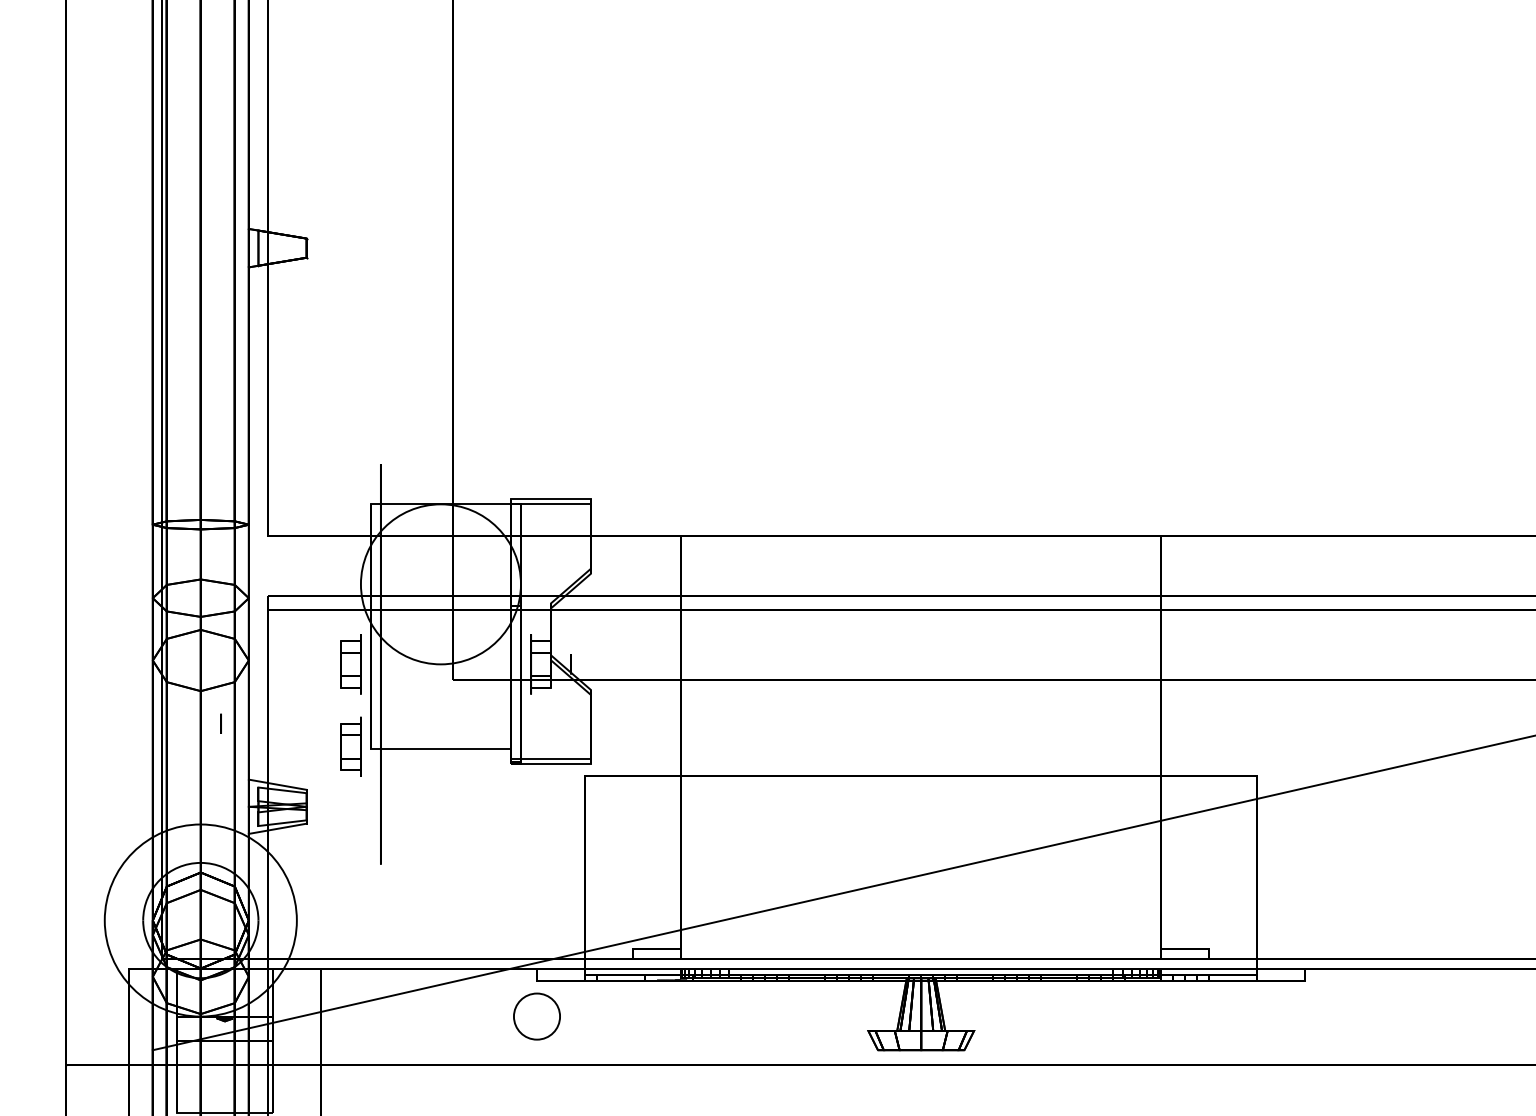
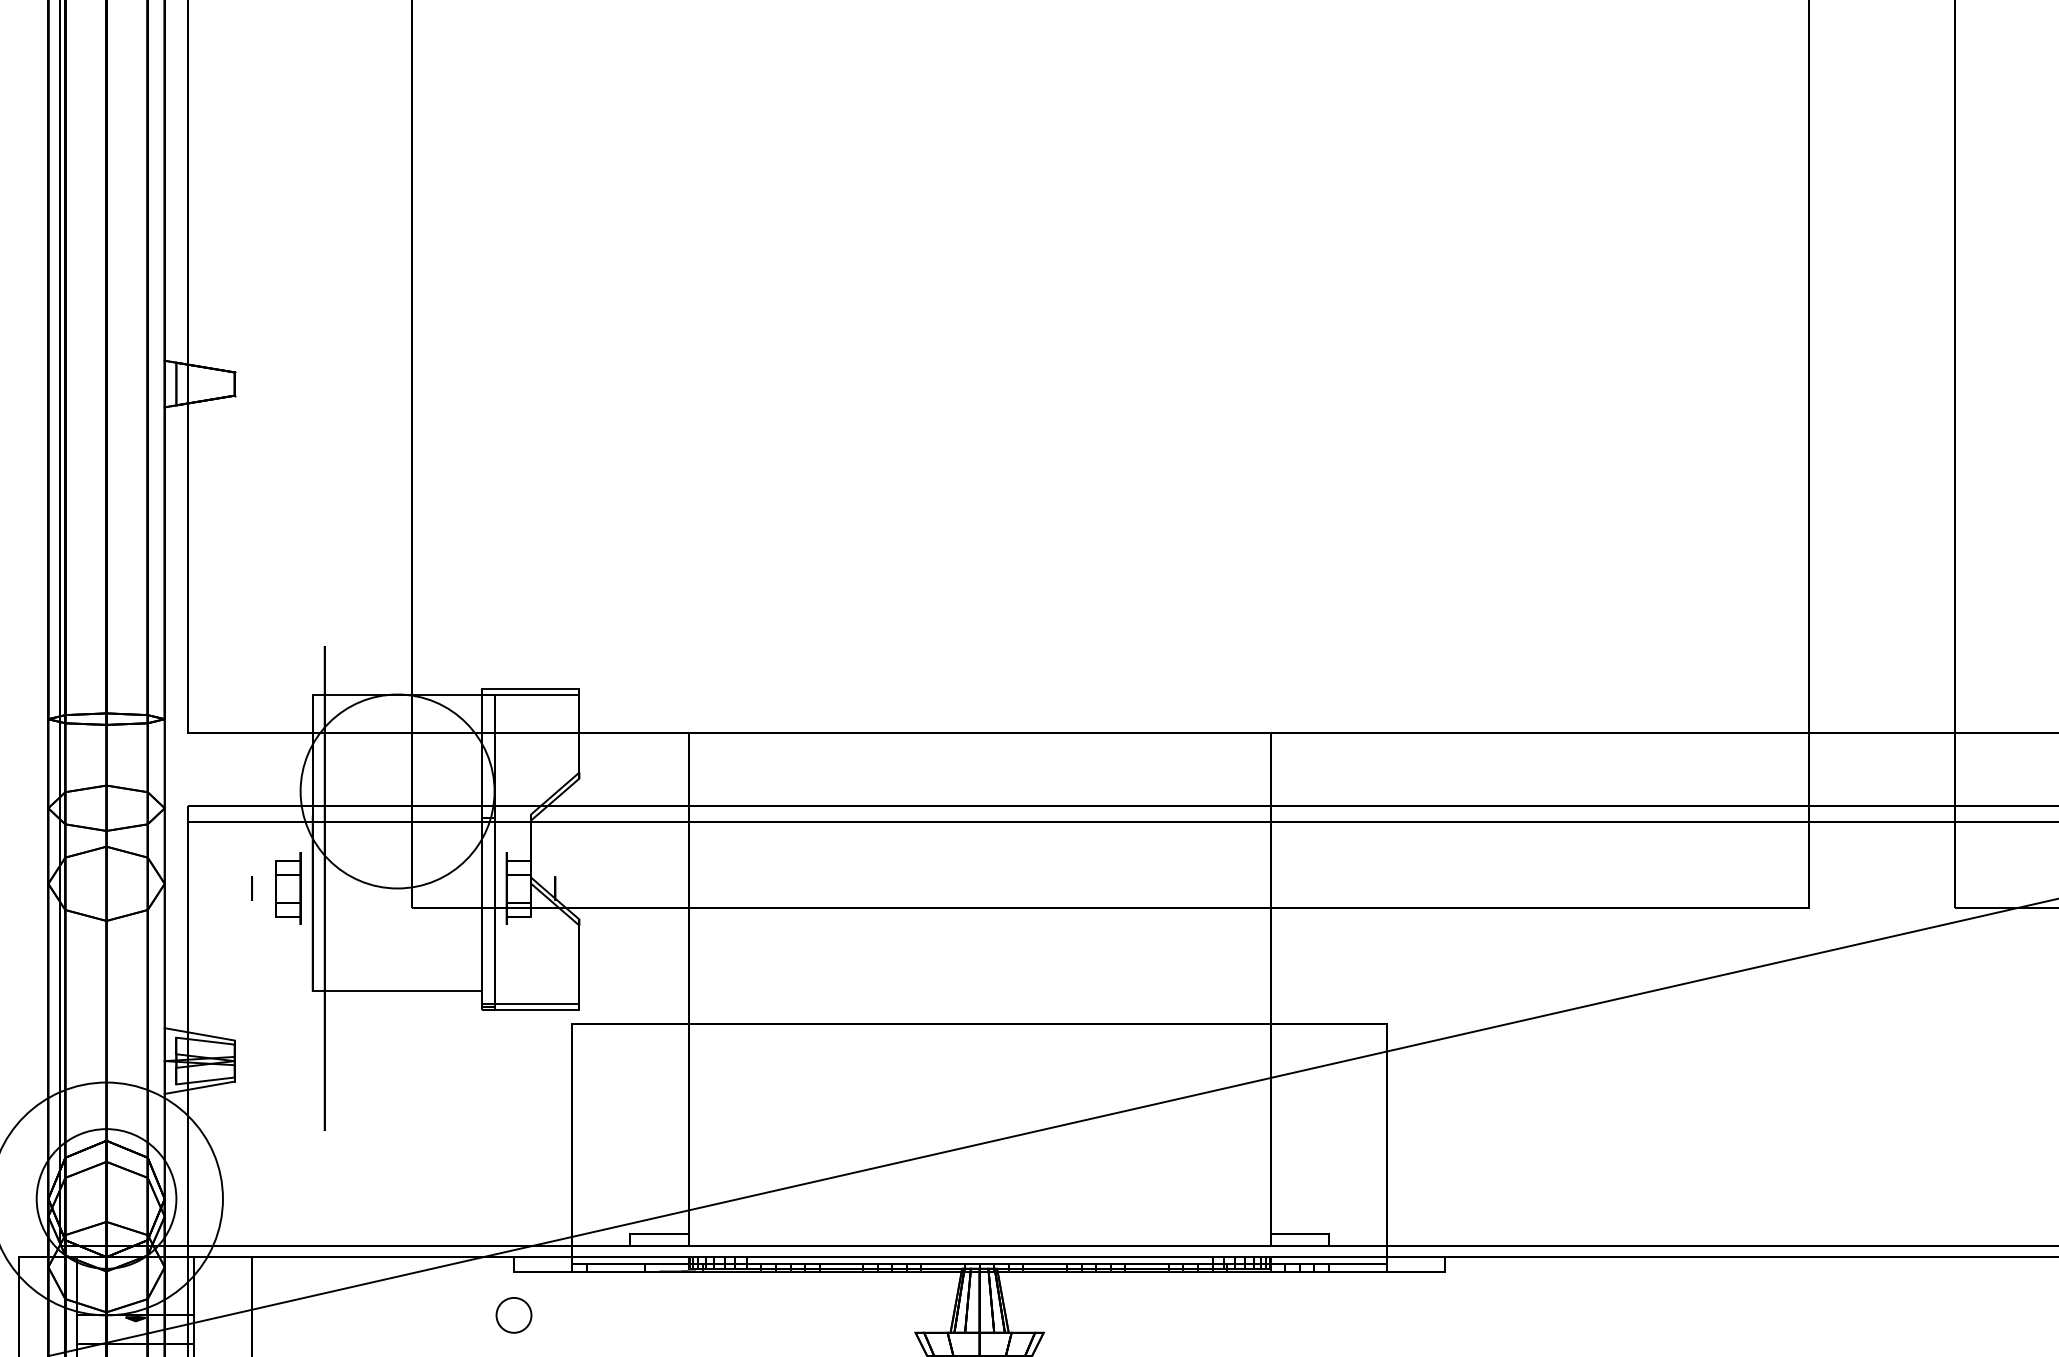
circle: (220, 723) -> (251, 888), moved
part: (350, 746) -> (288, 988), removed
circle: (536, 1015) -> (513, 1314), size x0.62

